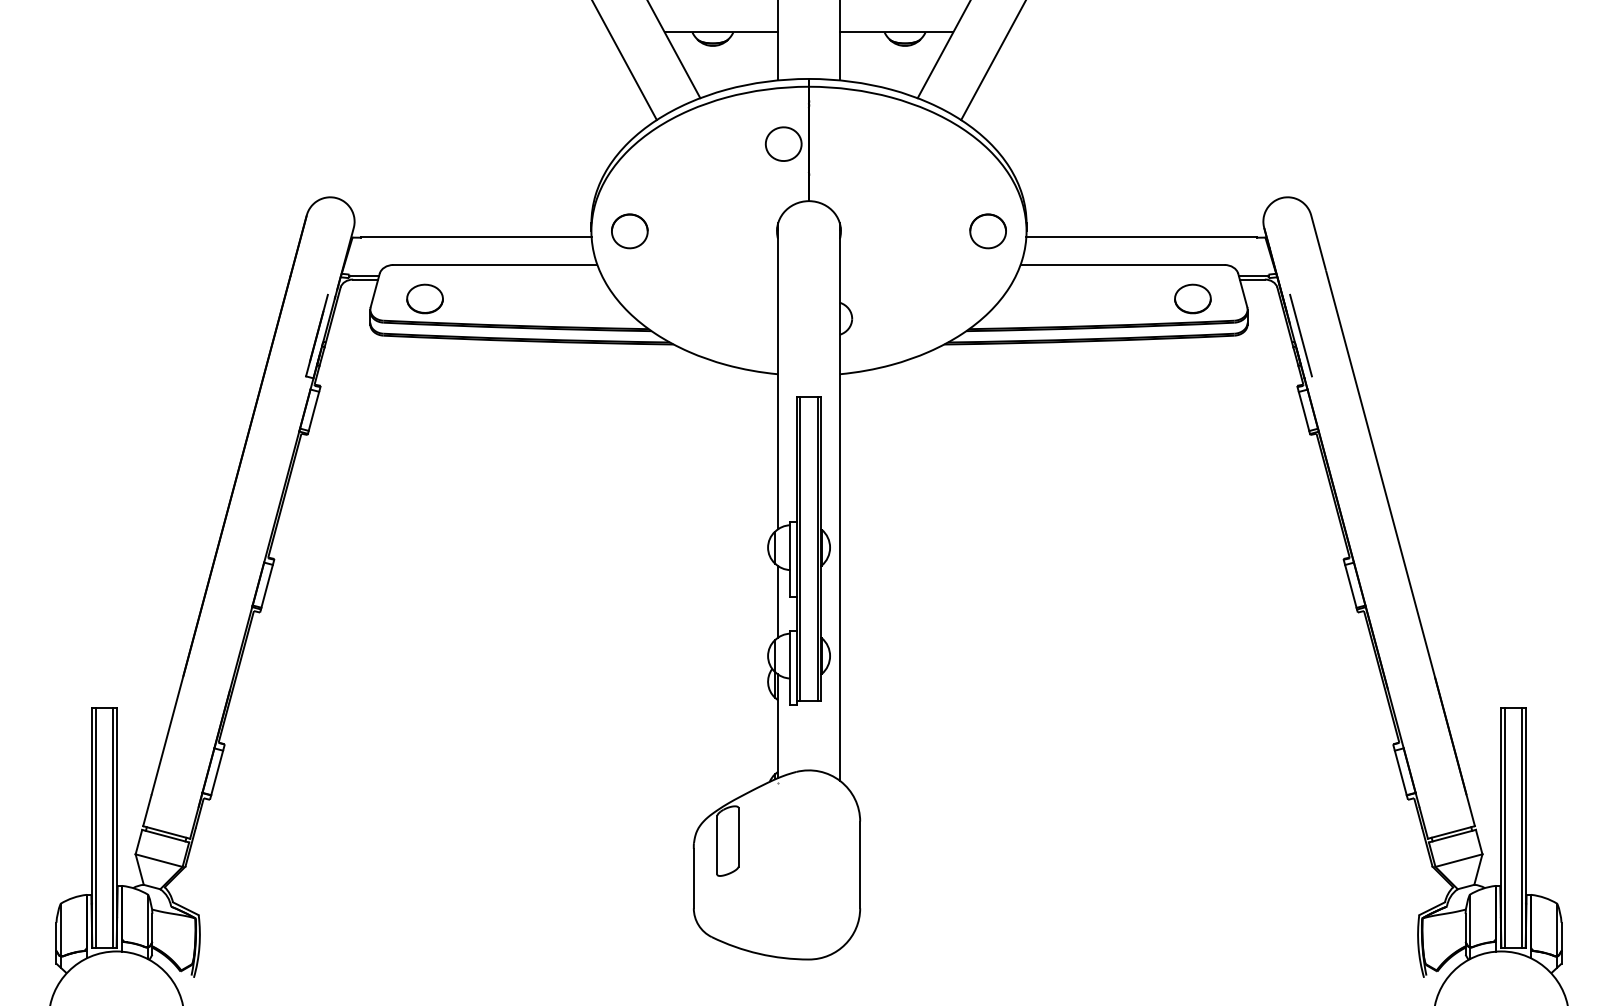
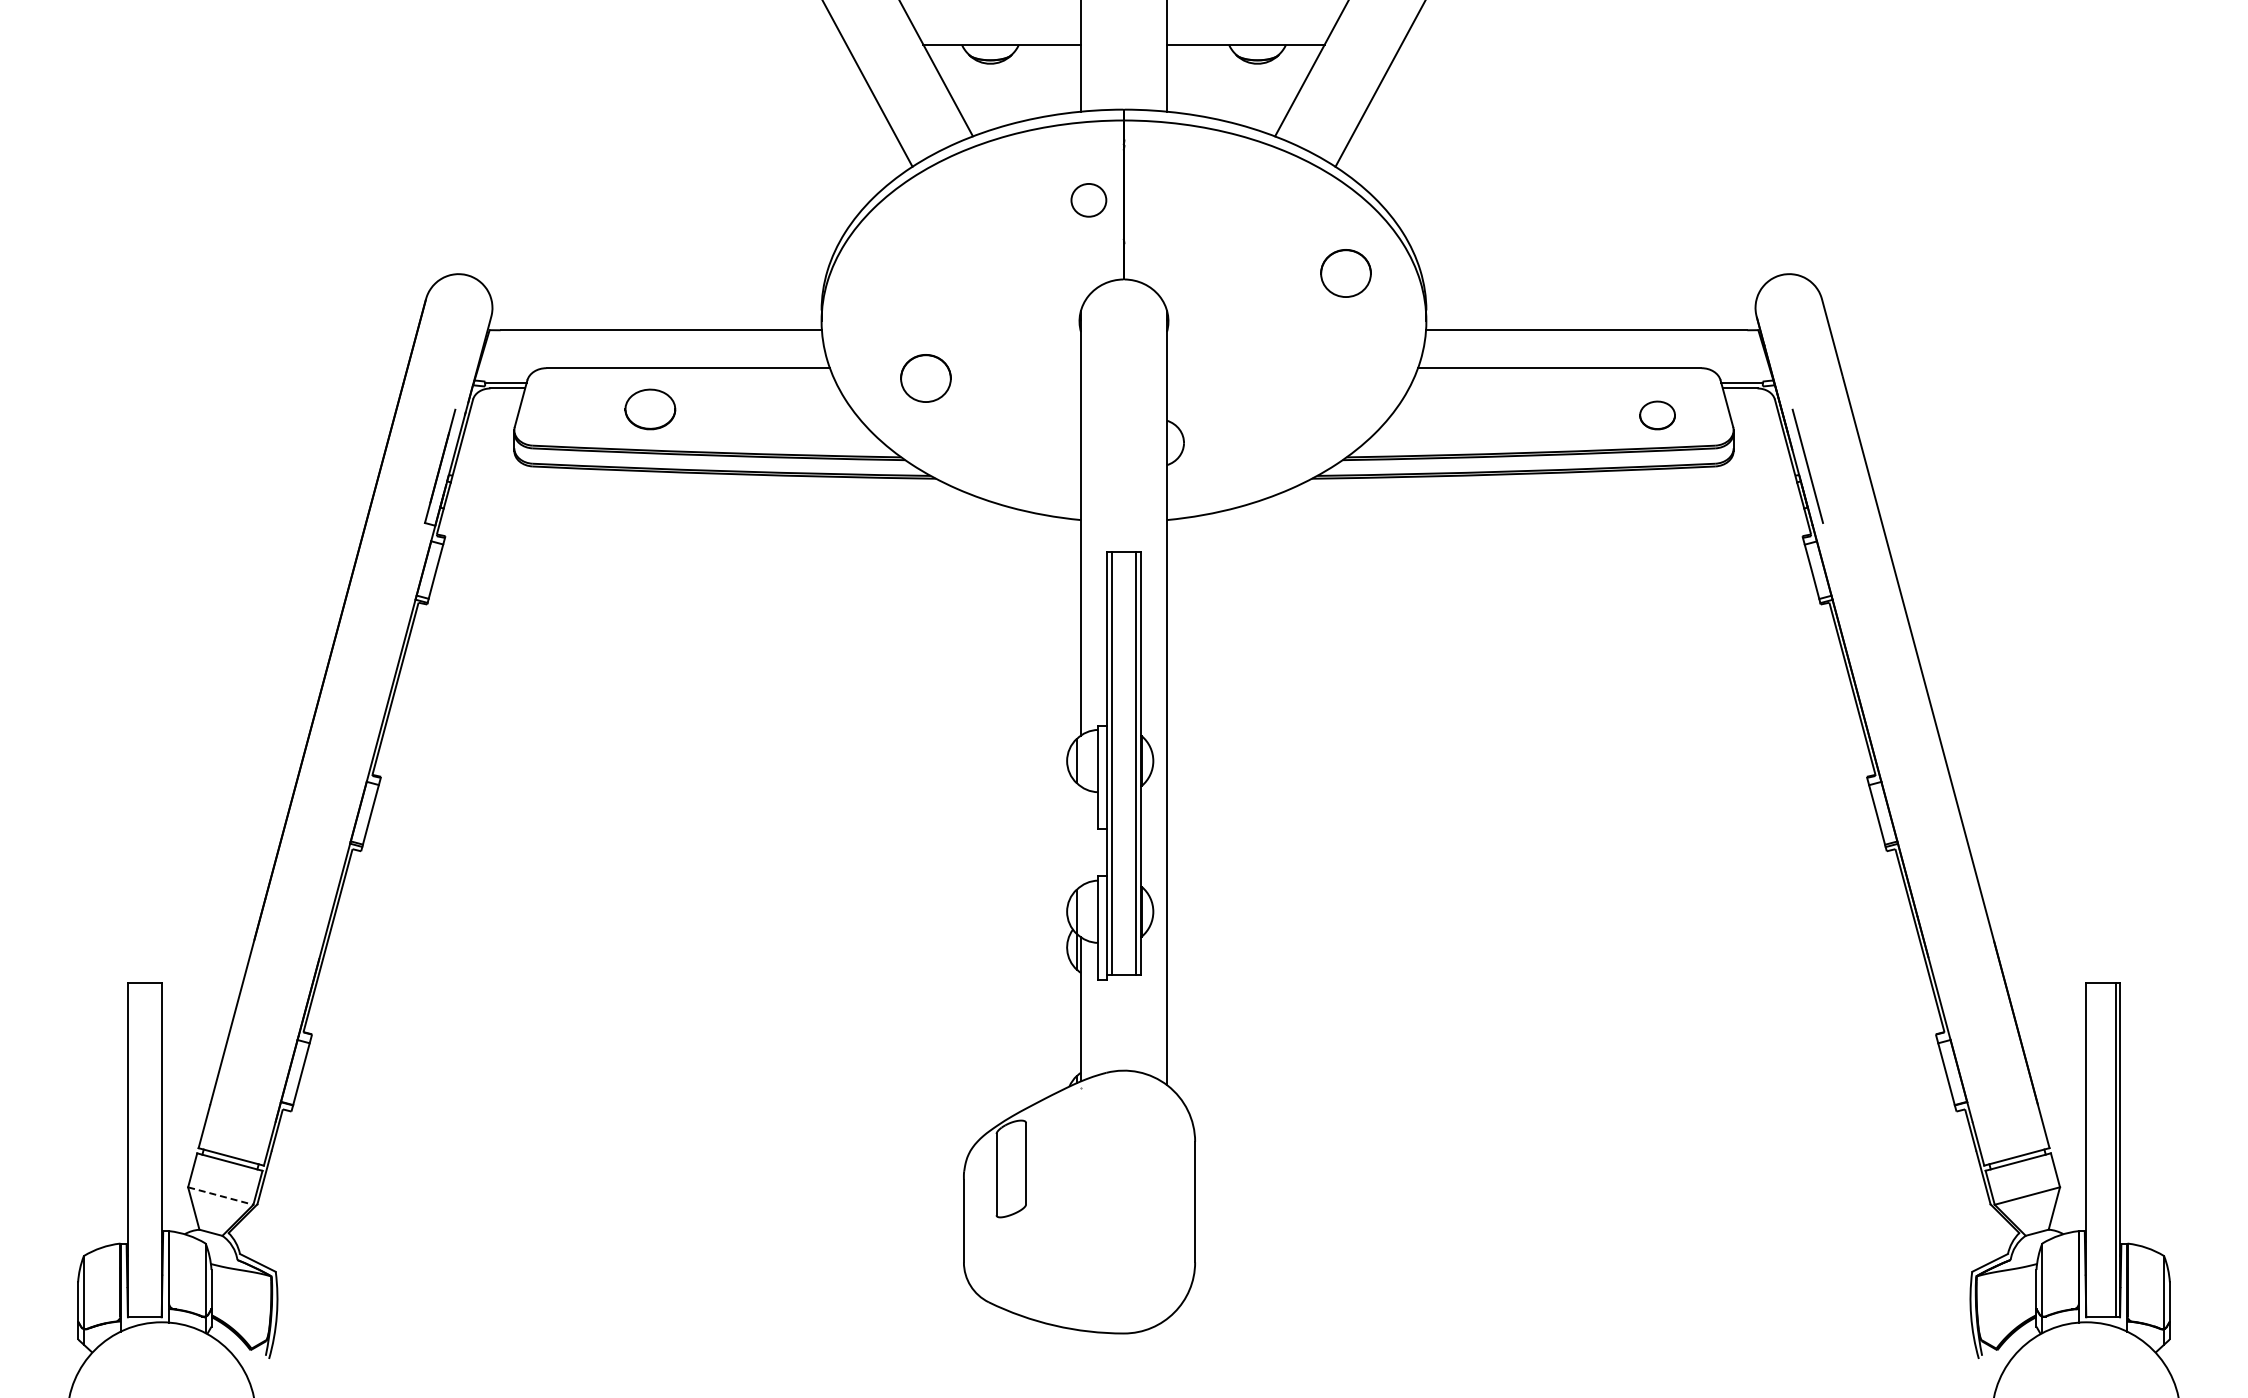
part: (783, 144) -> (1088, 200), size x0.7
part: (629, 231) -> (925, 378), moved
part: (987, 231) -> (1345, 273), moved
part: (425, 299) -> (650, 409), moved
part: (1192, 299) -> (1657, 415), size x0.7
line: (778, 601) -> (1081, 836), removed
line: (95, 827) -> (132, 1150), removed
line: (113, 827) -> (157, 1150), removed
line: (1504, 827) -> (2090, 1150), removed
line: (158, 860) -> (220, 1196), solid -> dashed

